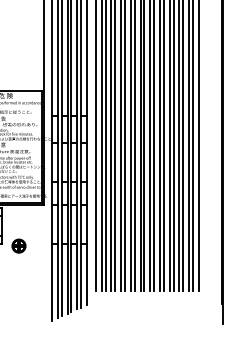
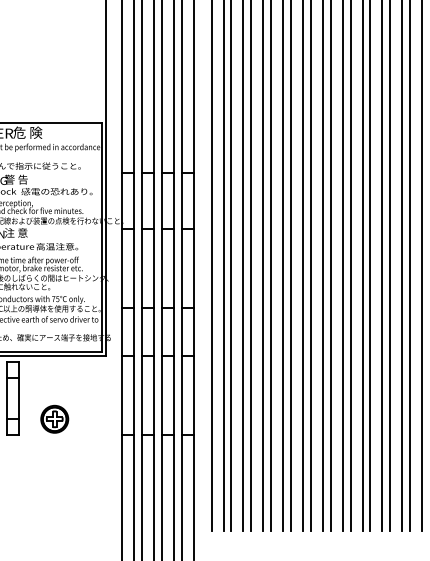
part: (18, 245) -> (53, 418), moved

